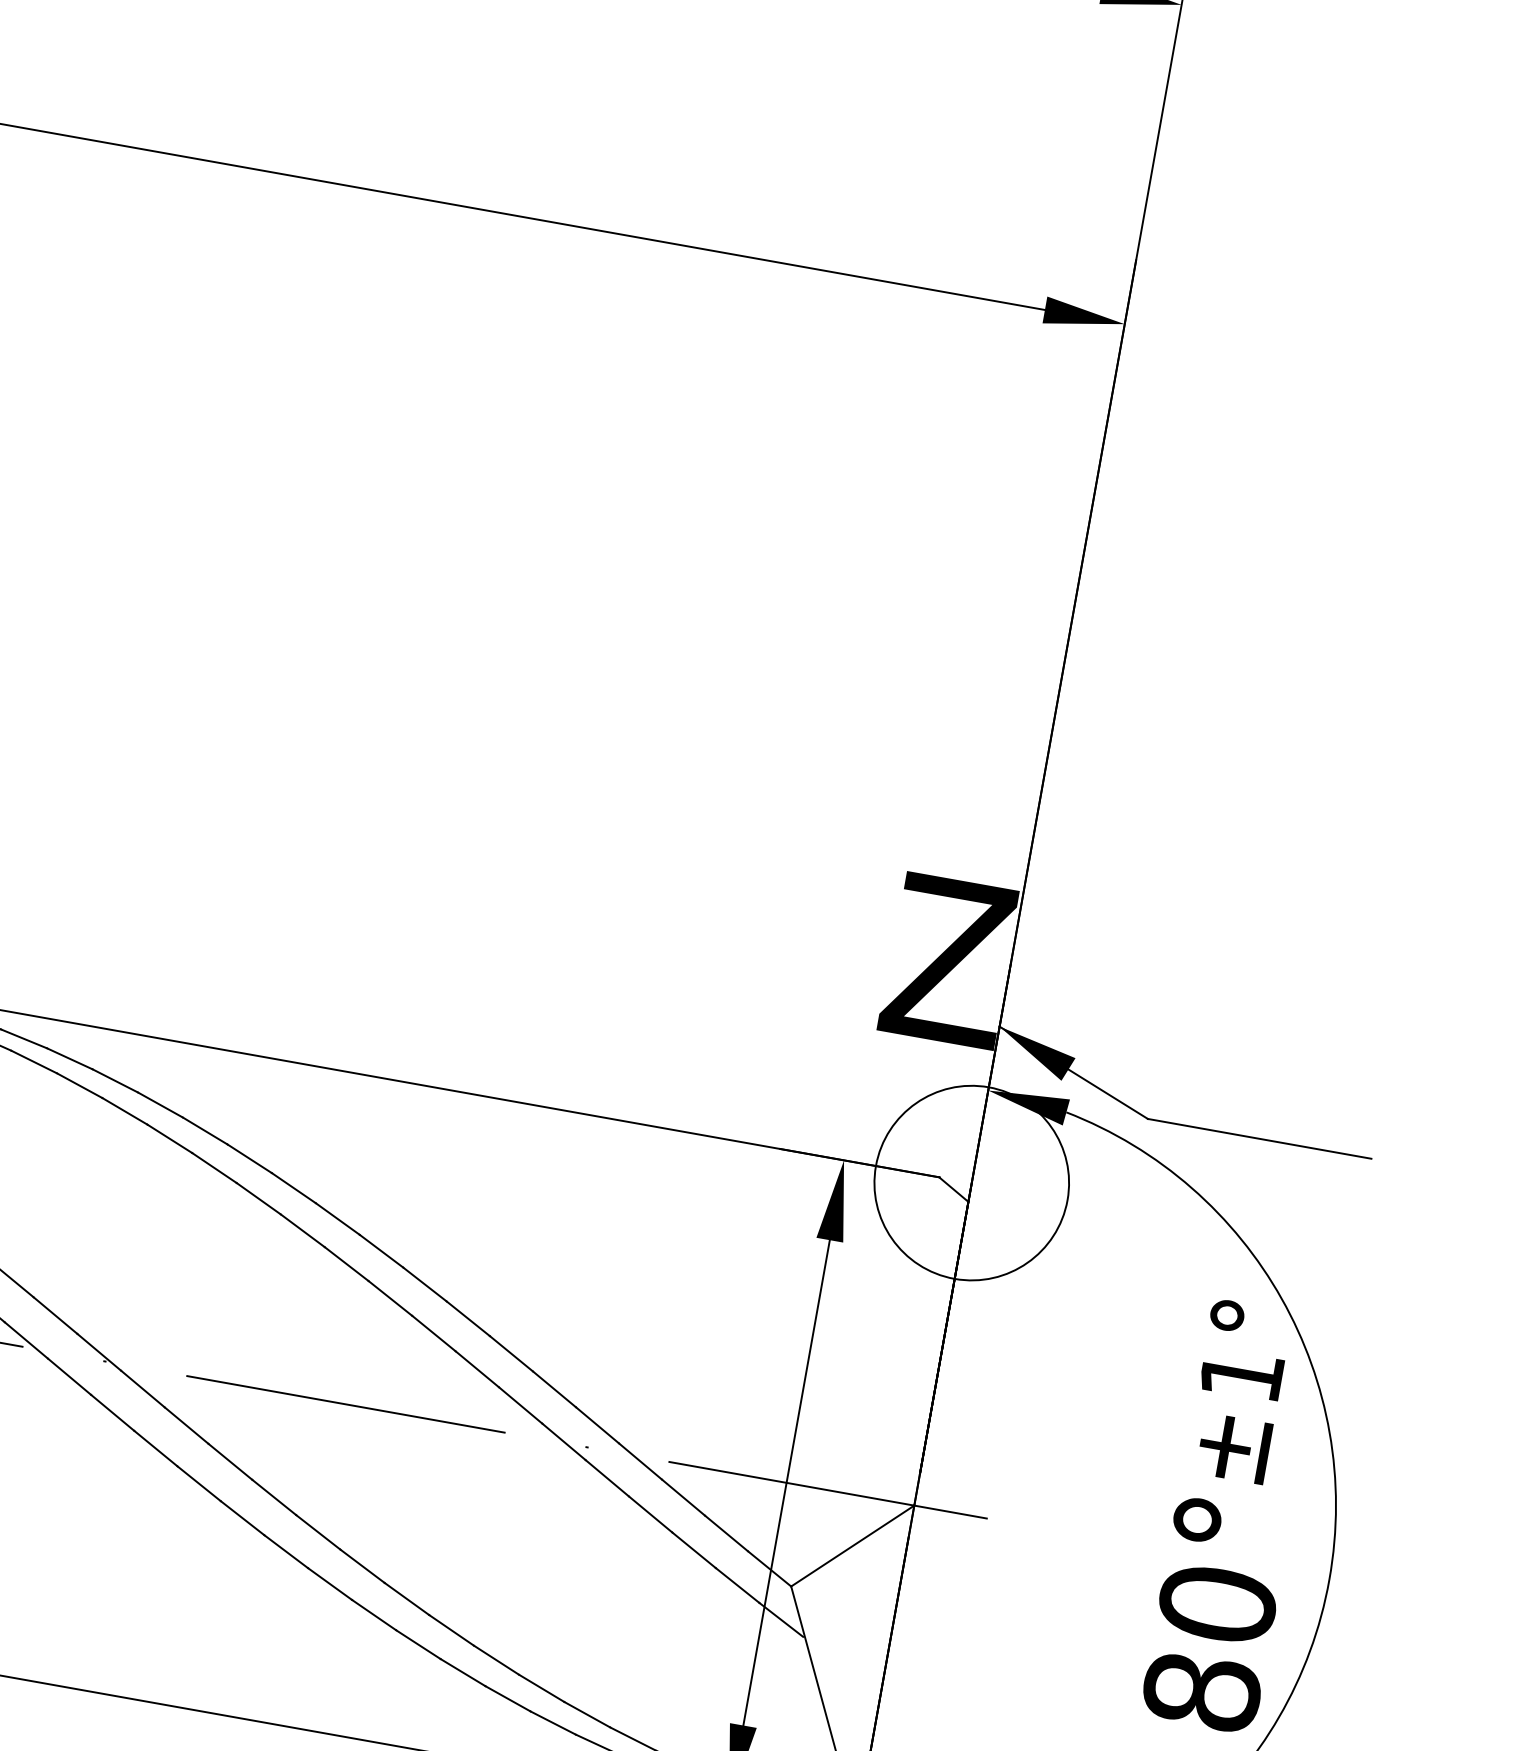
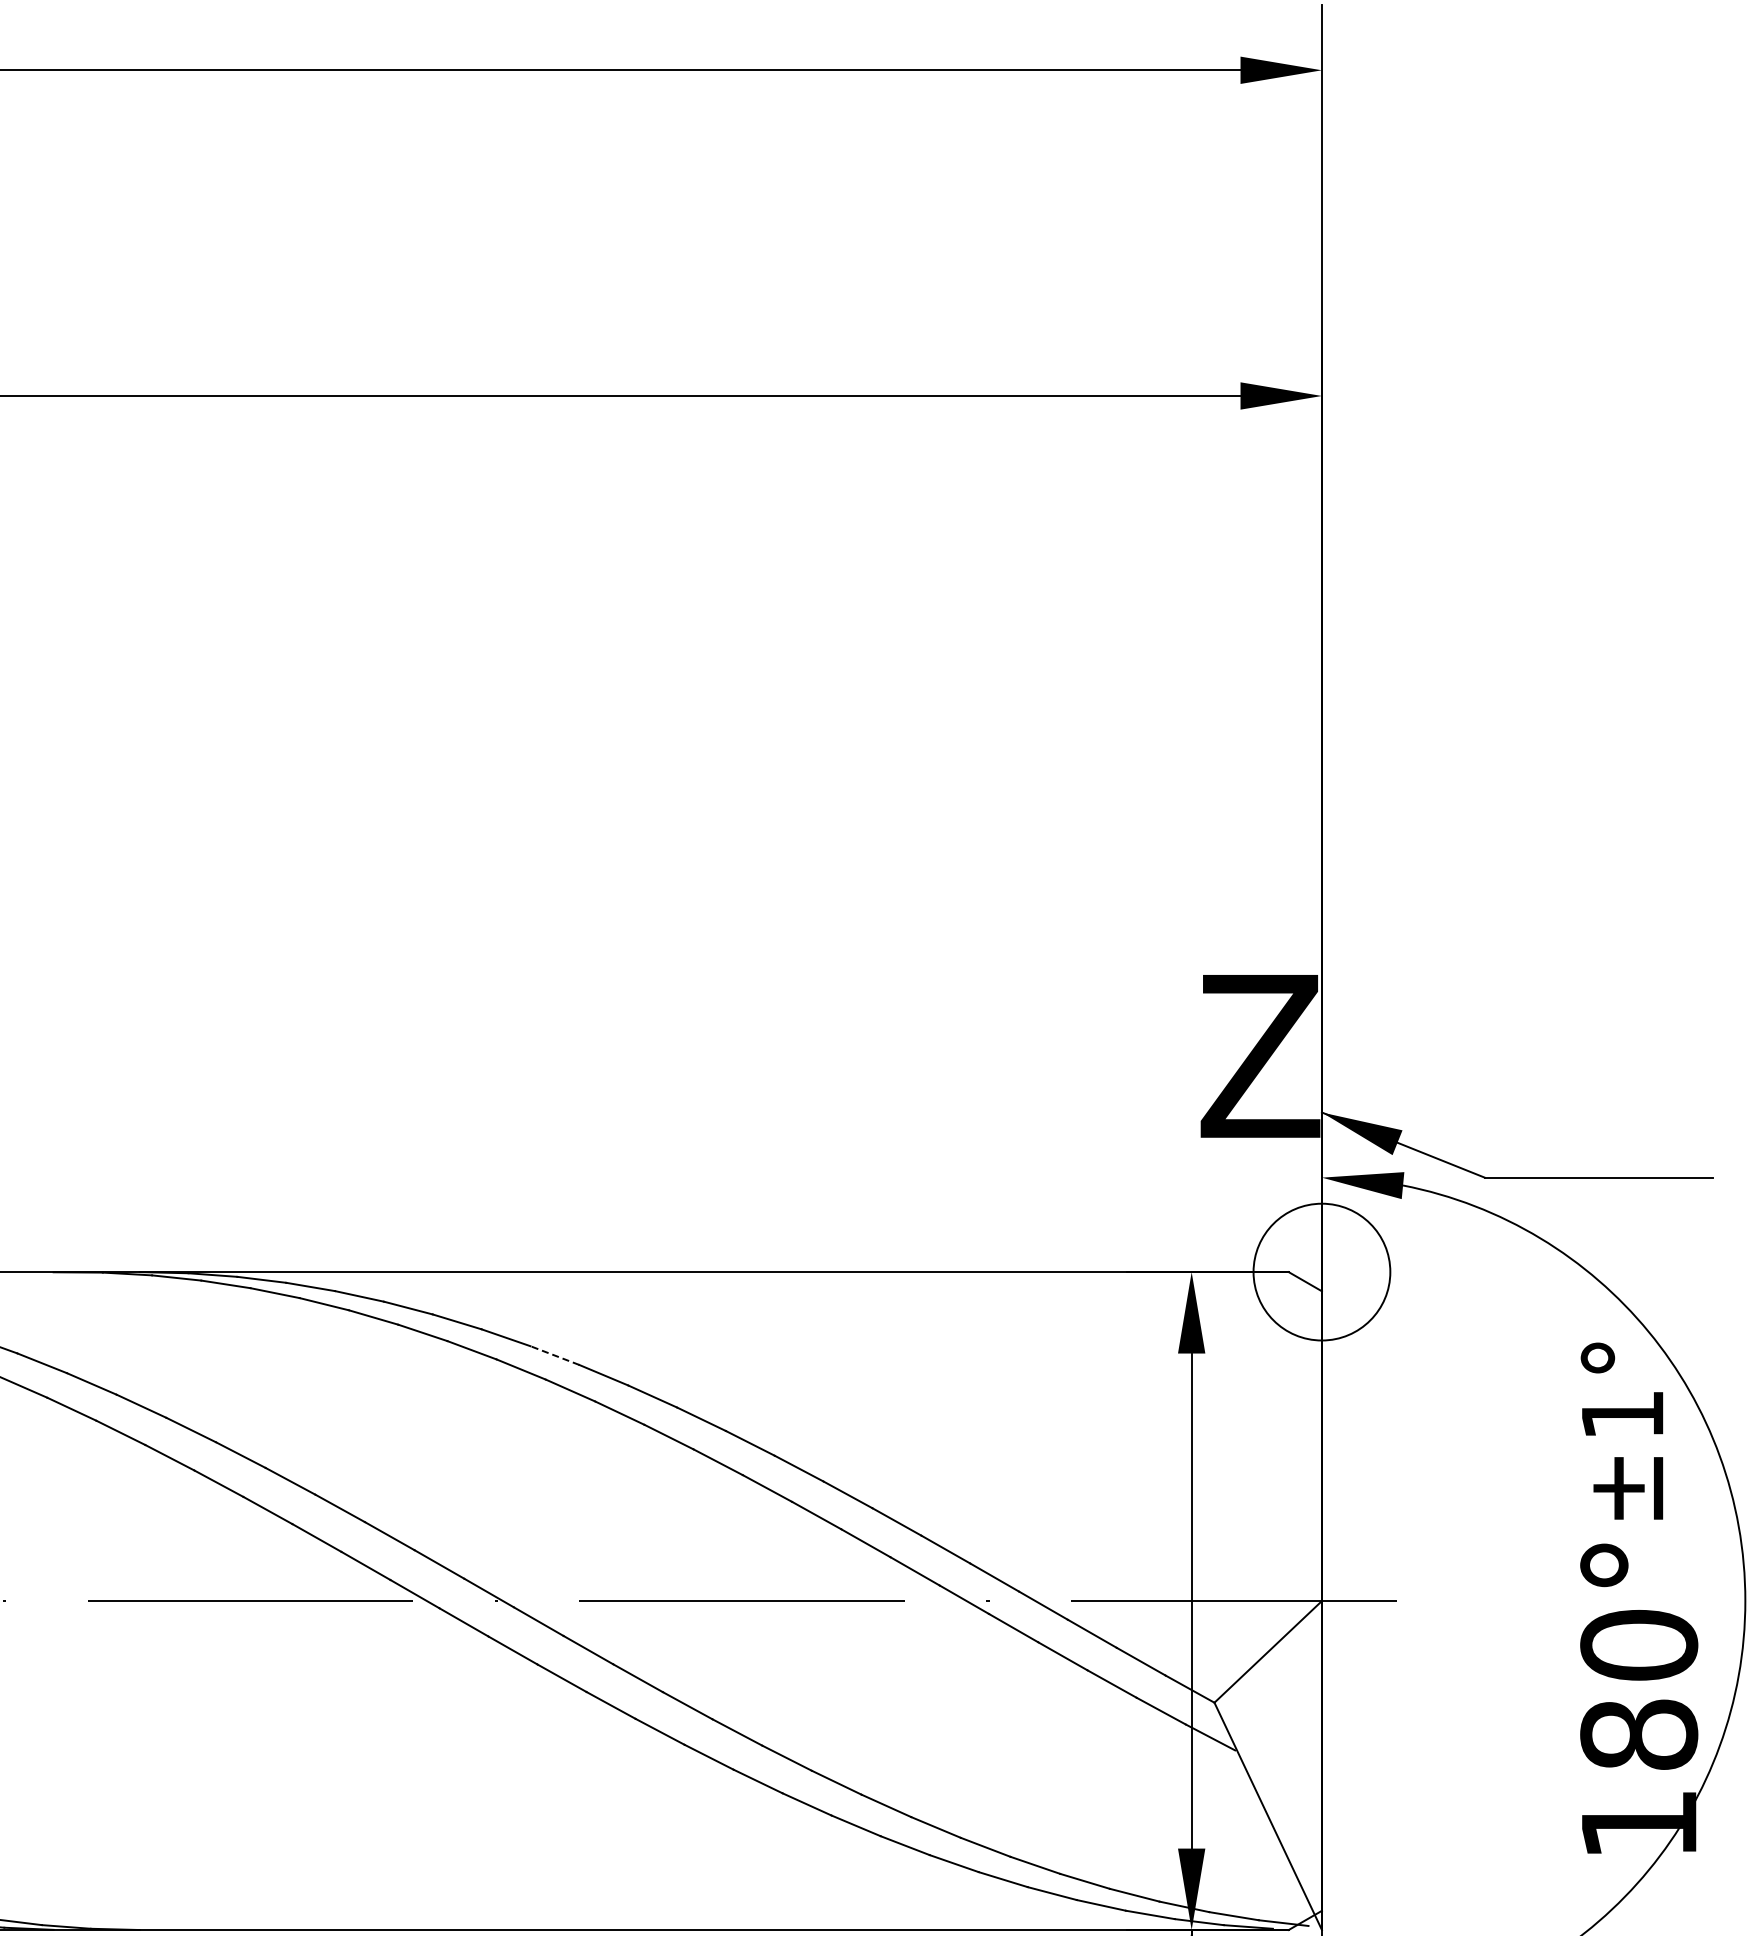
line: (204, 1130) -> (554, 1355), solid -> dashed
circle: (971, 1182) -> (1321, 1271), size x0.7

